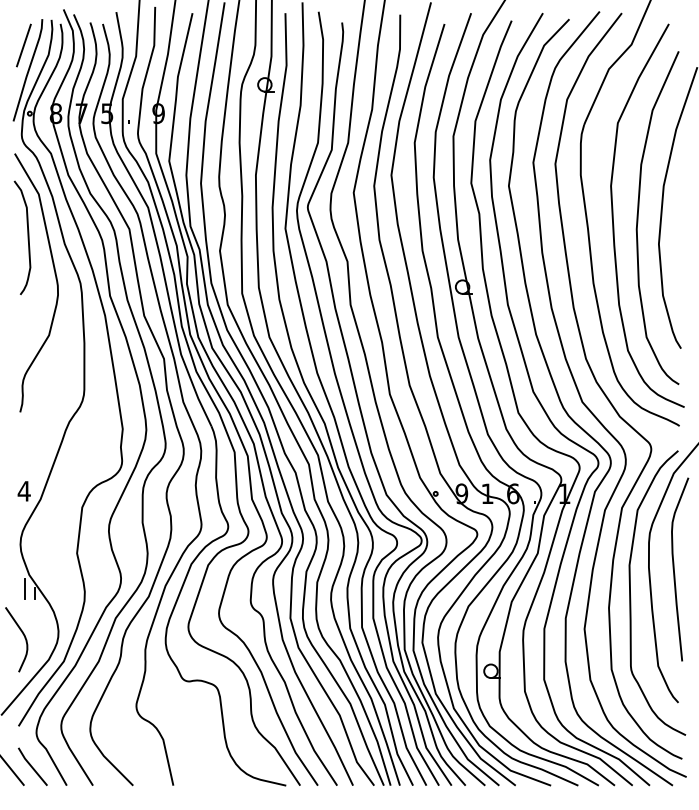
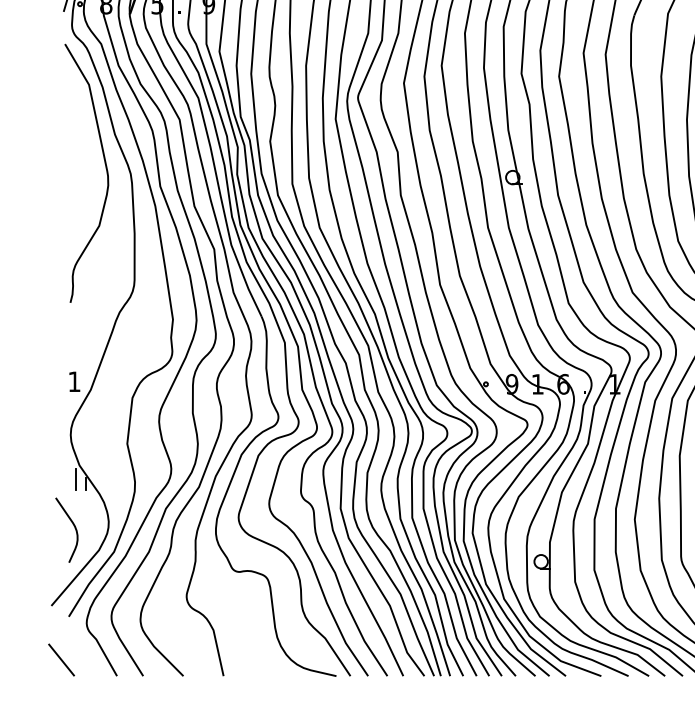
curve: (27, 237) -> (77, 127), removed
text: (23, 491) -> (73, 381), 4 -> 1
line: (32, 766) -> (82, 656), removed

